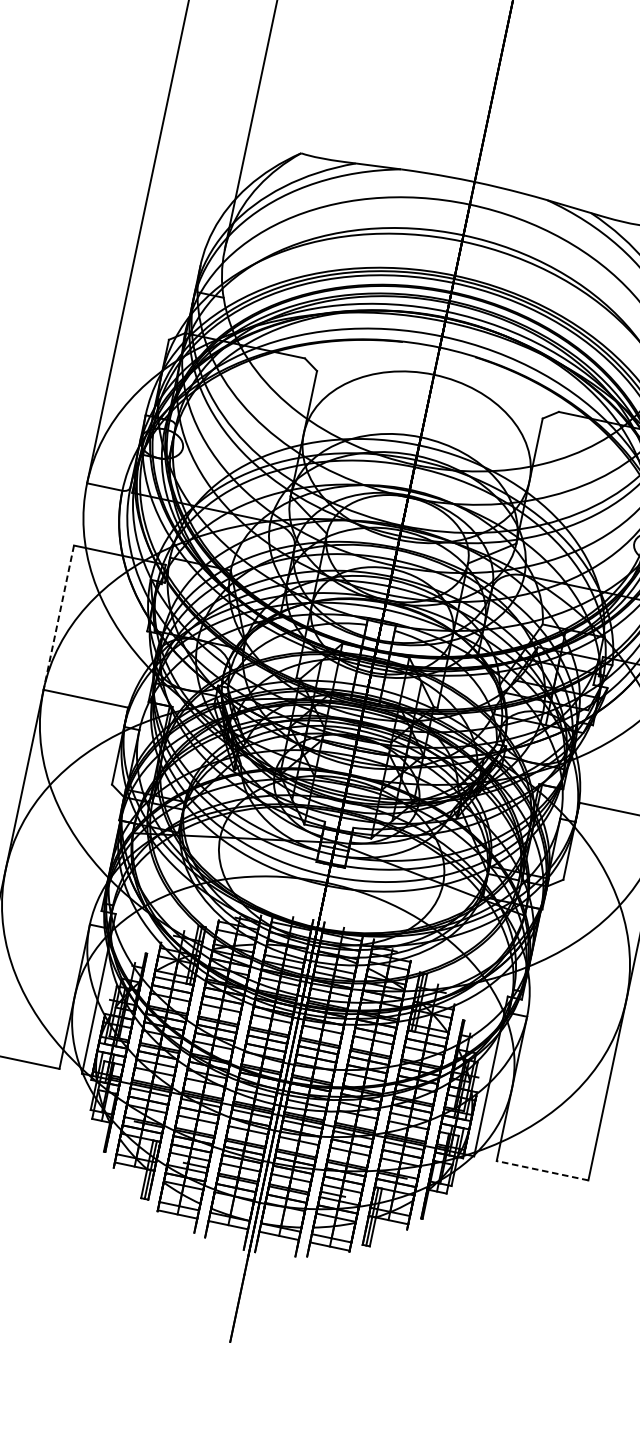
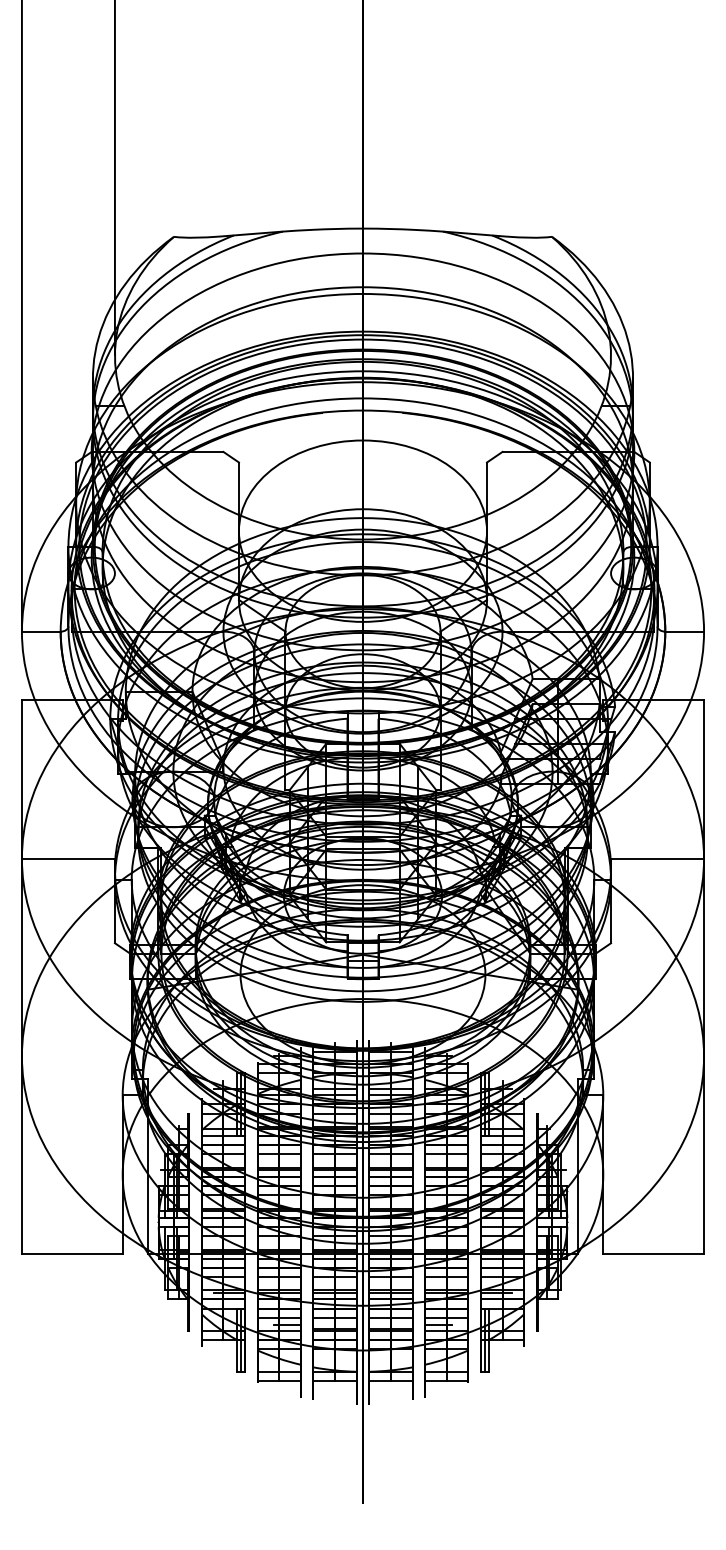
line: (58, 617) -> (21, 779), dashed -> solid
line: (542, 1171) -> (653, 1254), dashed -> solid

